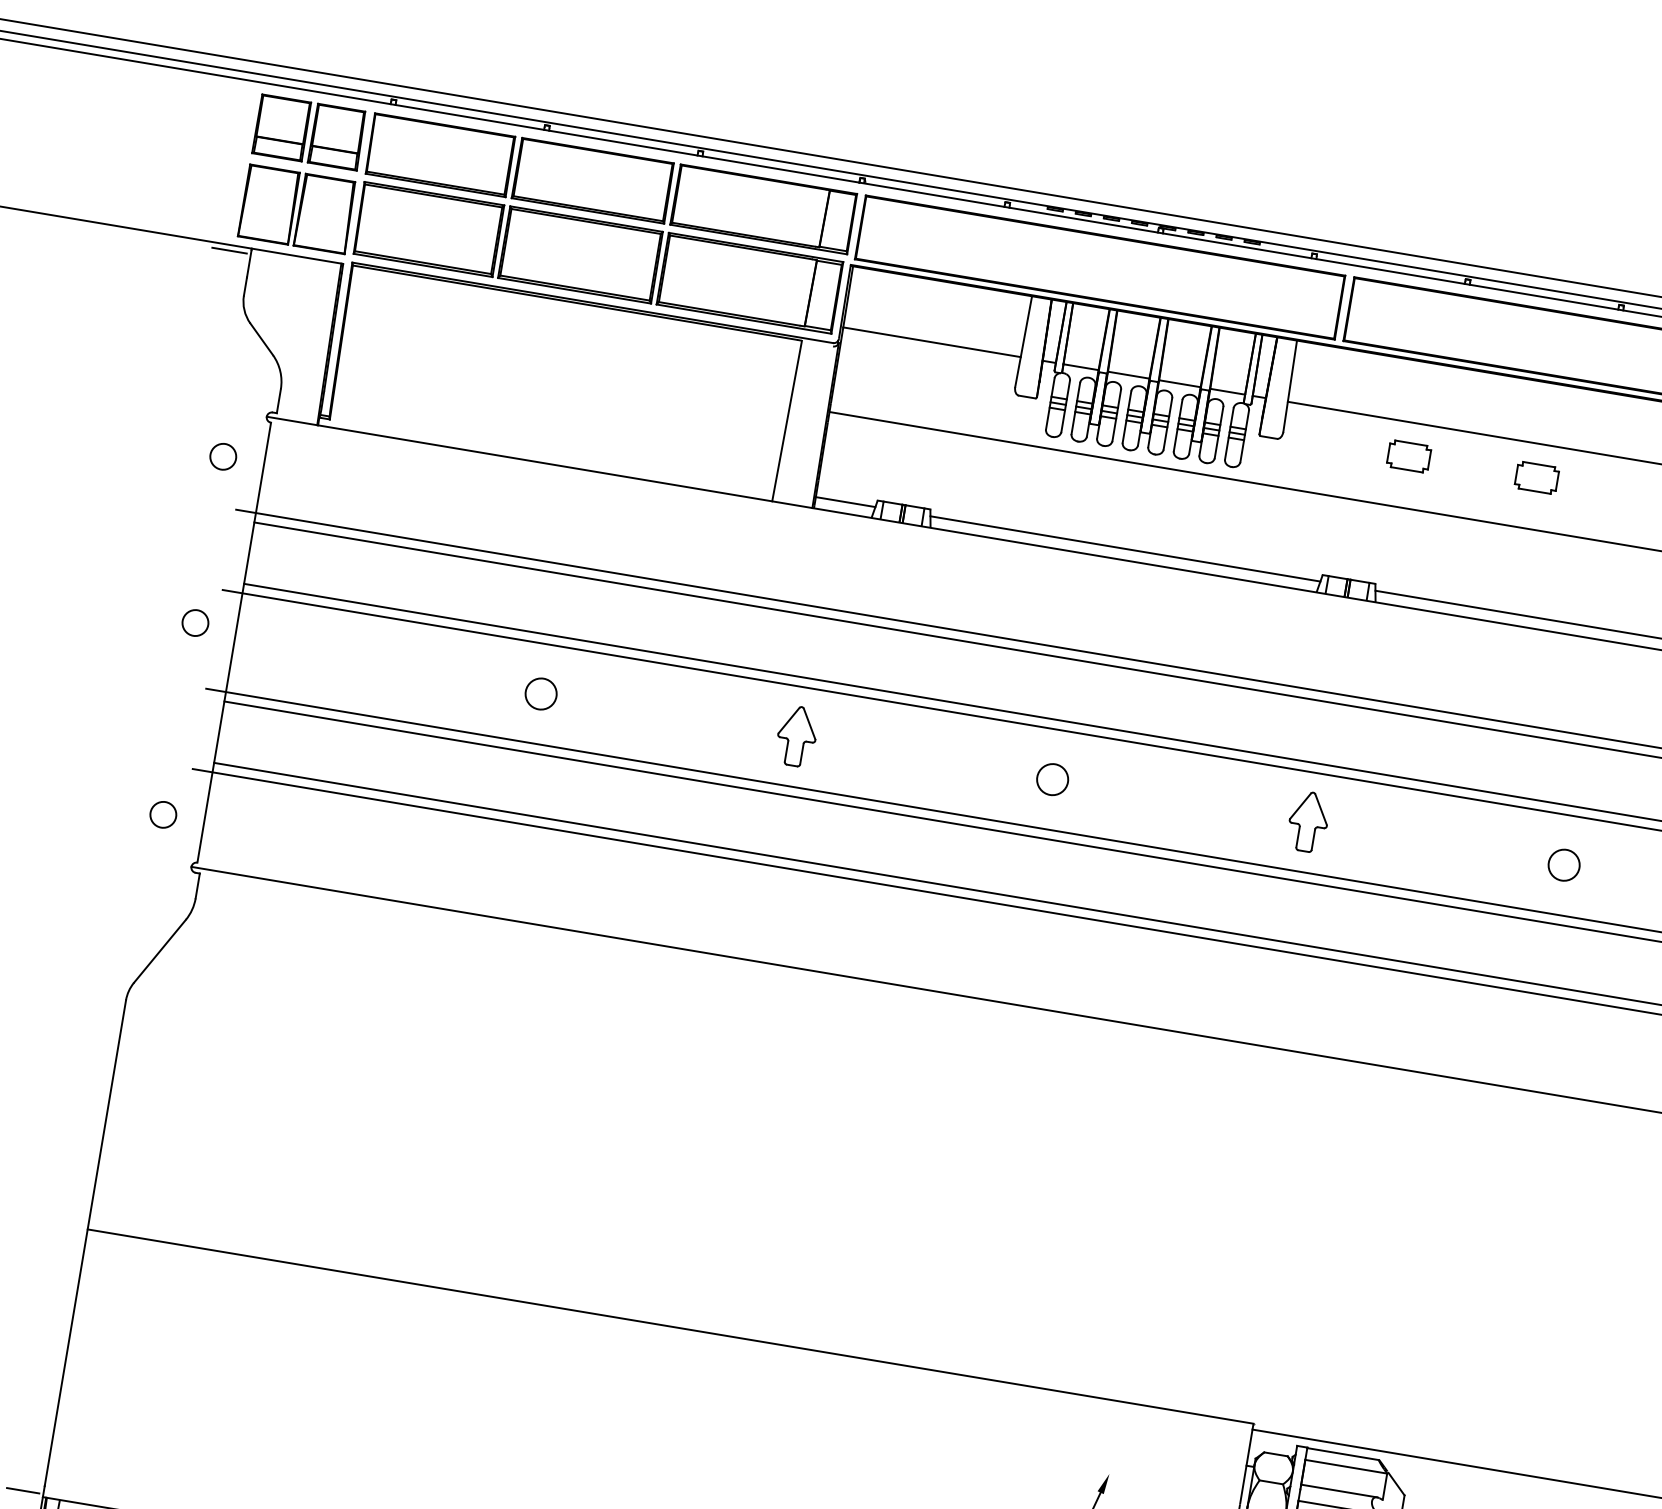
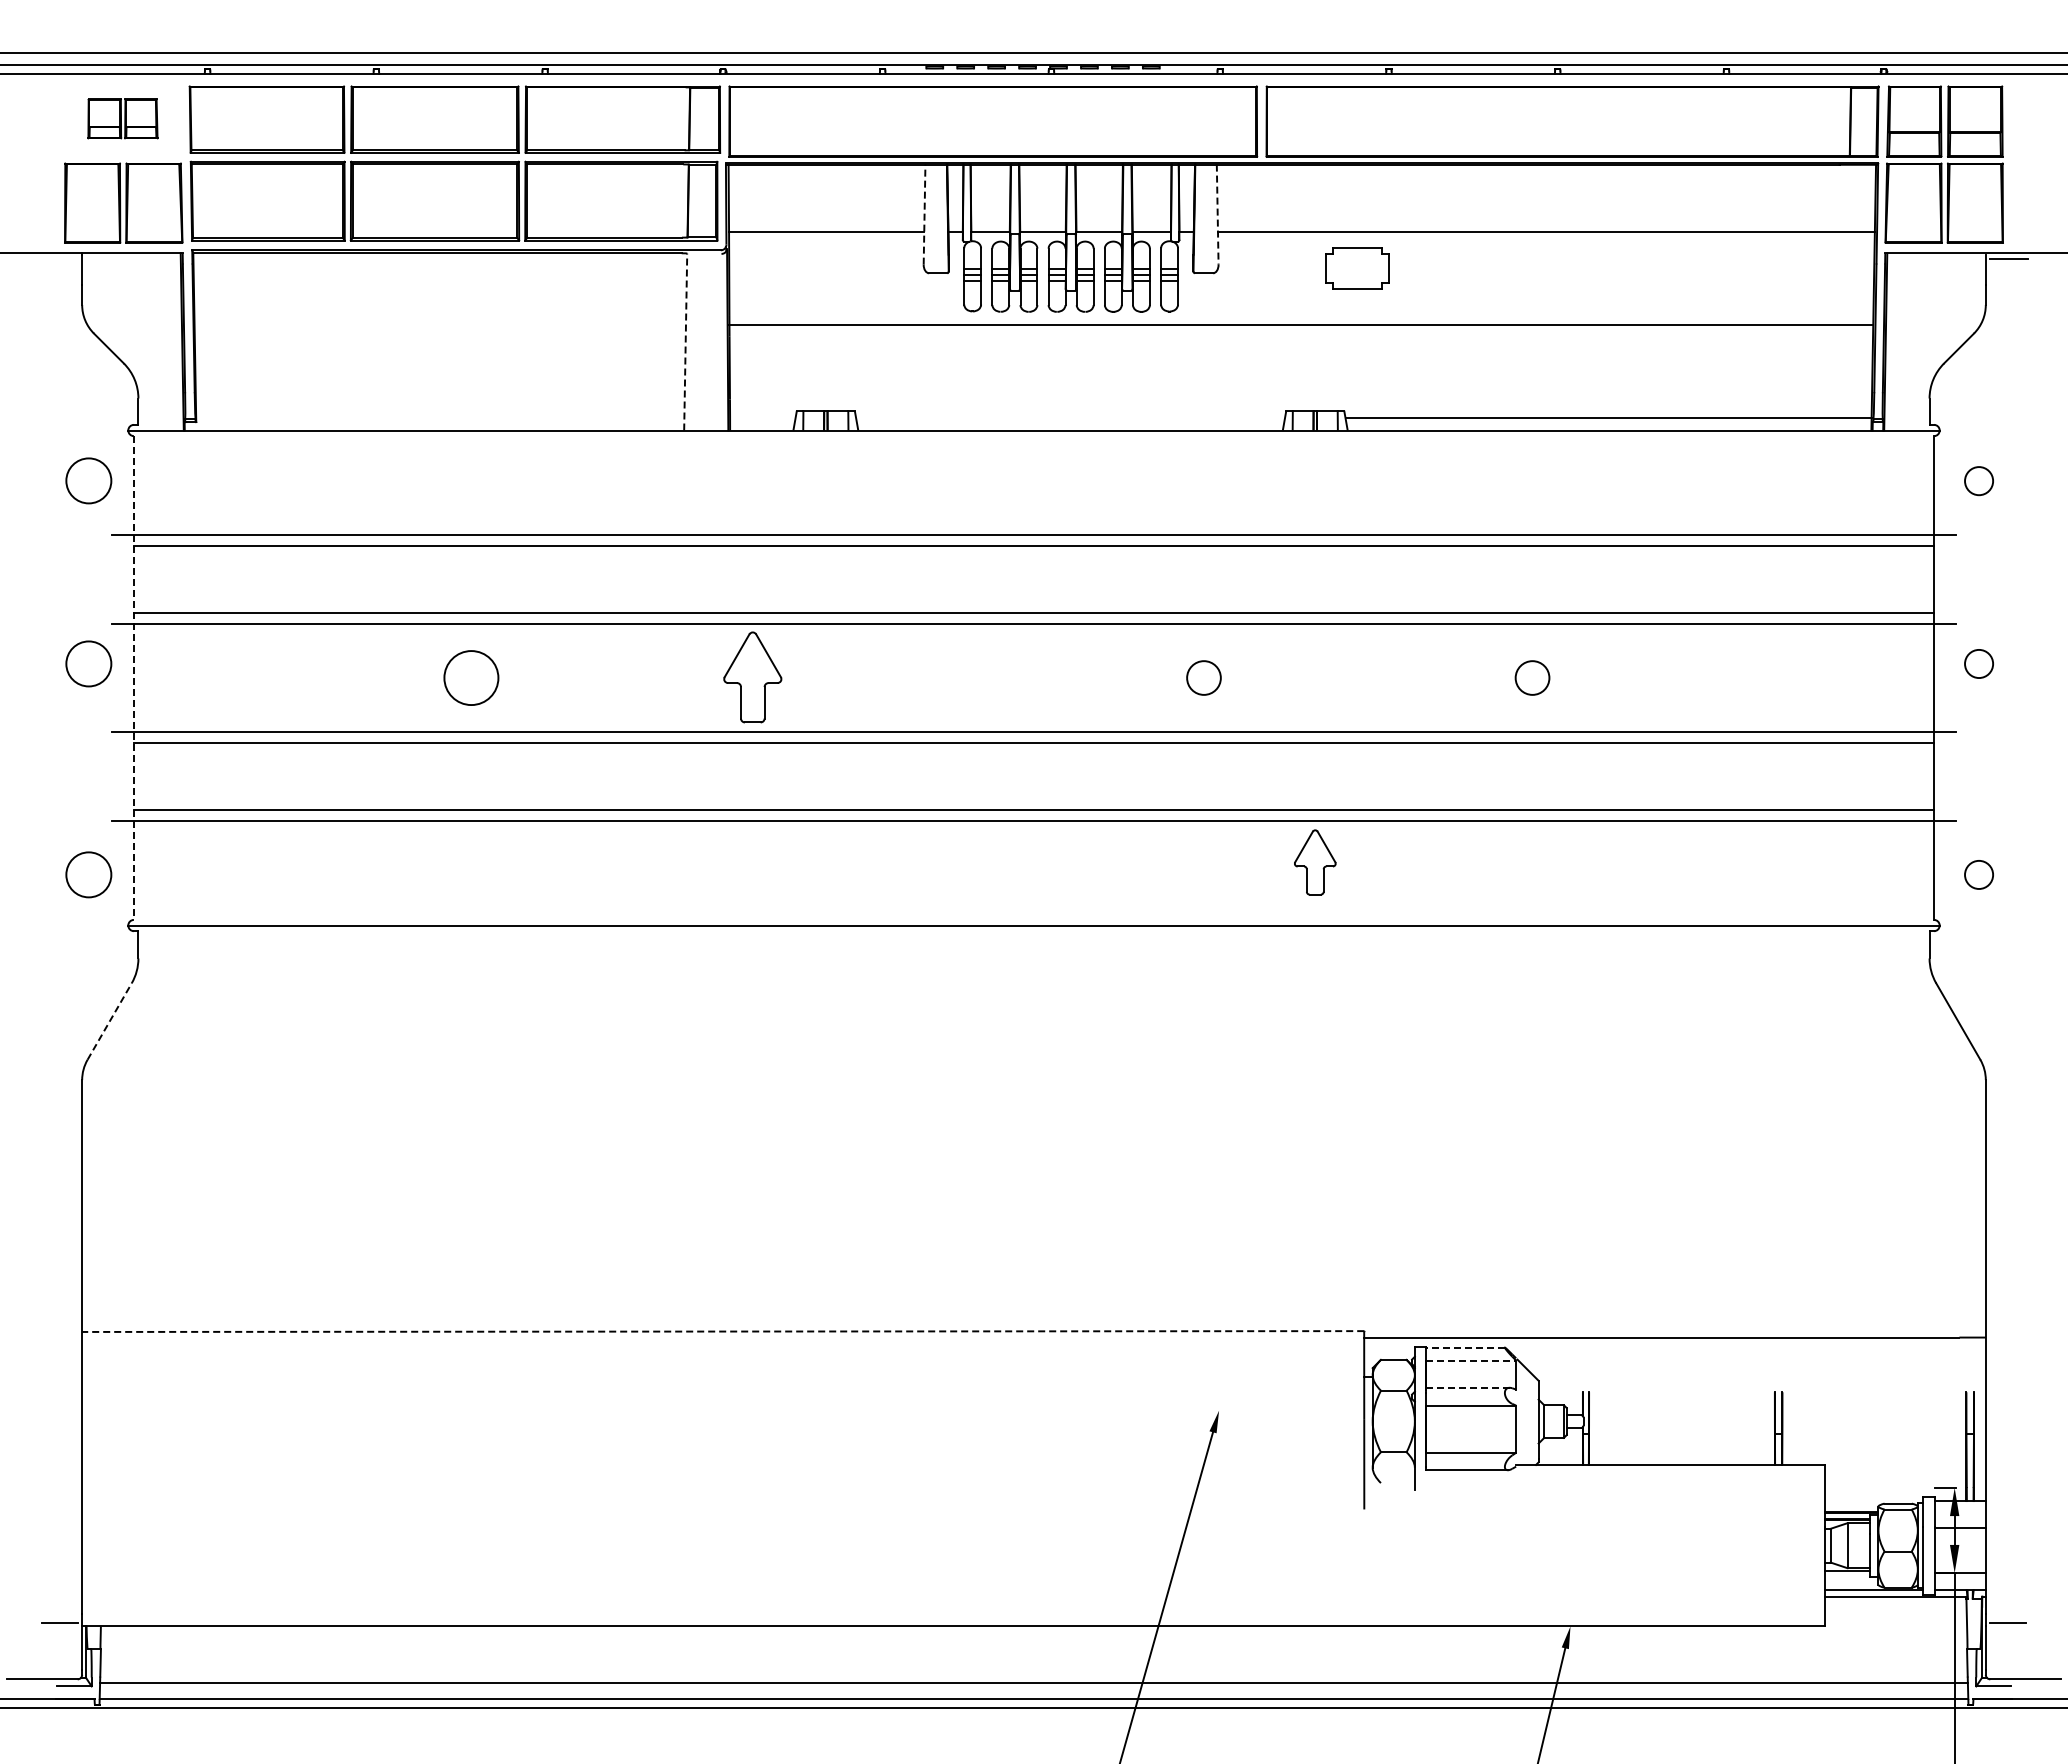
part: (309, 132) -> (122, 118), size x0.6
line: (229, 250) -> (58, 259), removed
line: (1023, 341) -> (924, 214), solid -> dashed
line: (1289, 387) -> (1217, 215), solid -> dashed
line: (786, 420) -> (685, 341), solid -> dashed
part: (1409, 456) -> (1357, 268), size x1.4
circle: (222, 457) -> (88, 481), size x1.6
part: (1537, 477) -> (1498, 268), removed
line: (845, 502) -> (762, 418), removed
line: (1125, 549) -> (1070, 418), removed
circle: (195, 622) -> (88, 663), size x1.6
line: (233, 643) -> (133, 678), solid -> dashed
circle: (541, 693) -> (471, 677), size x1.6
part: (796, 736) -> (752, 677), size x1.4
circle: (1052, 779) -> (1203, 677), moved
circle: (163, 814) -> (88, 874), size x1.6
part: (1308, 821) -> (1315, 862), moved
circle: (1564, 864) -> (1532, 677), moved
line: (159, 951) -> (109, 1021), solid -> dashed
line: (670, 1326) -> (723, 1331), solid -> dashed
line: (1343, 1454) -> (1465, 1347), solid -> dashed
line: (1346, 1466) -> (1471, 1360), solid -> dashed
line: (1338, 1490) -> (1467, 1387), solid -> dashed

